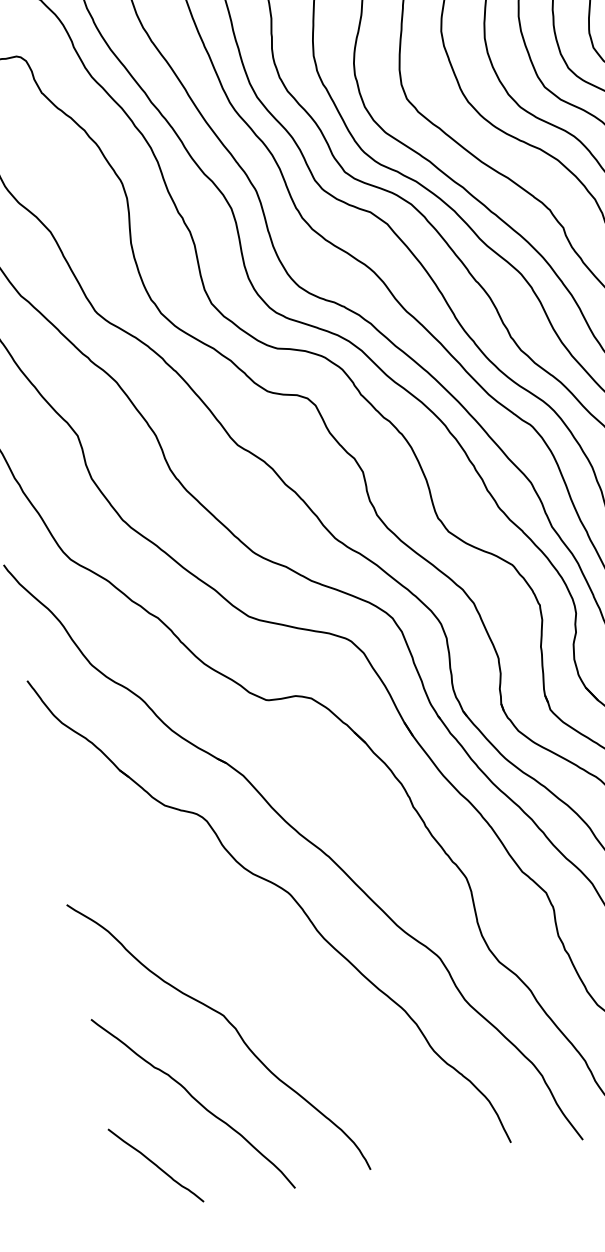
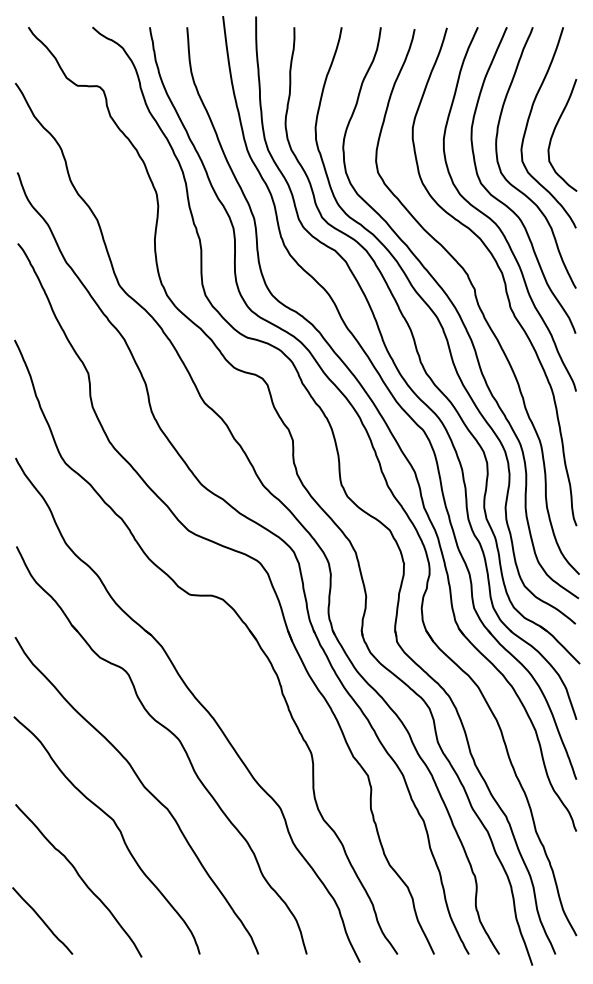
curve: (254, 964) -> (143, 787), added

